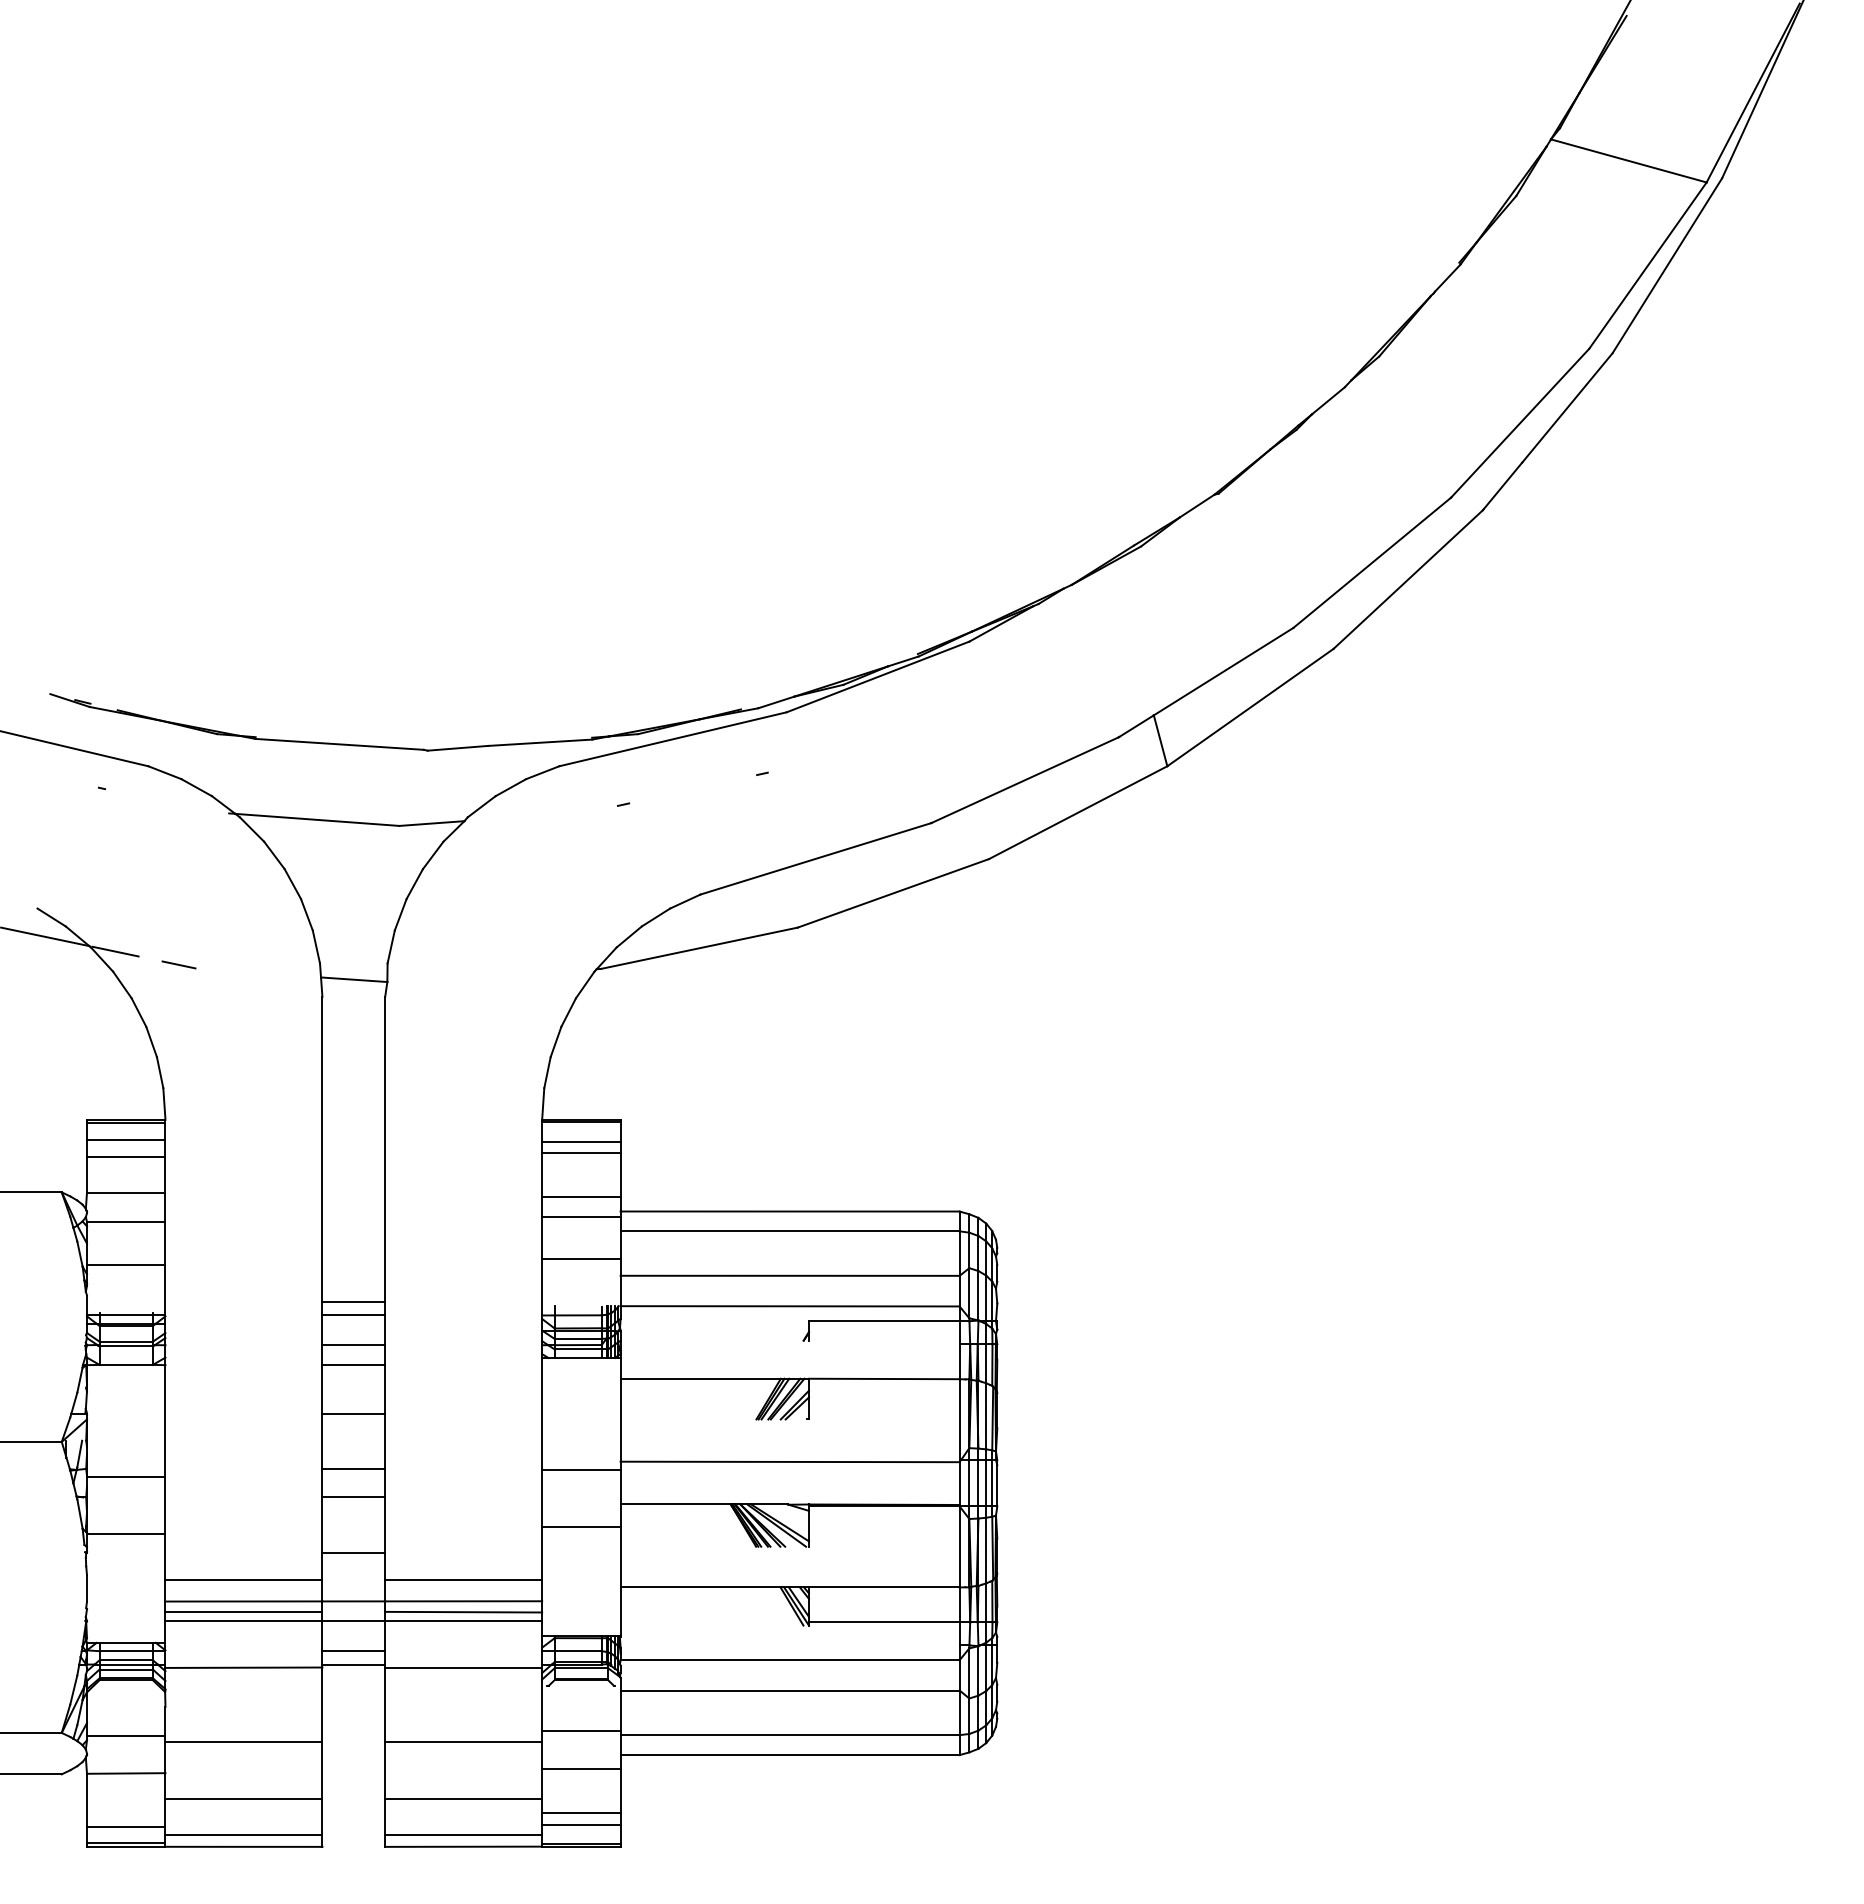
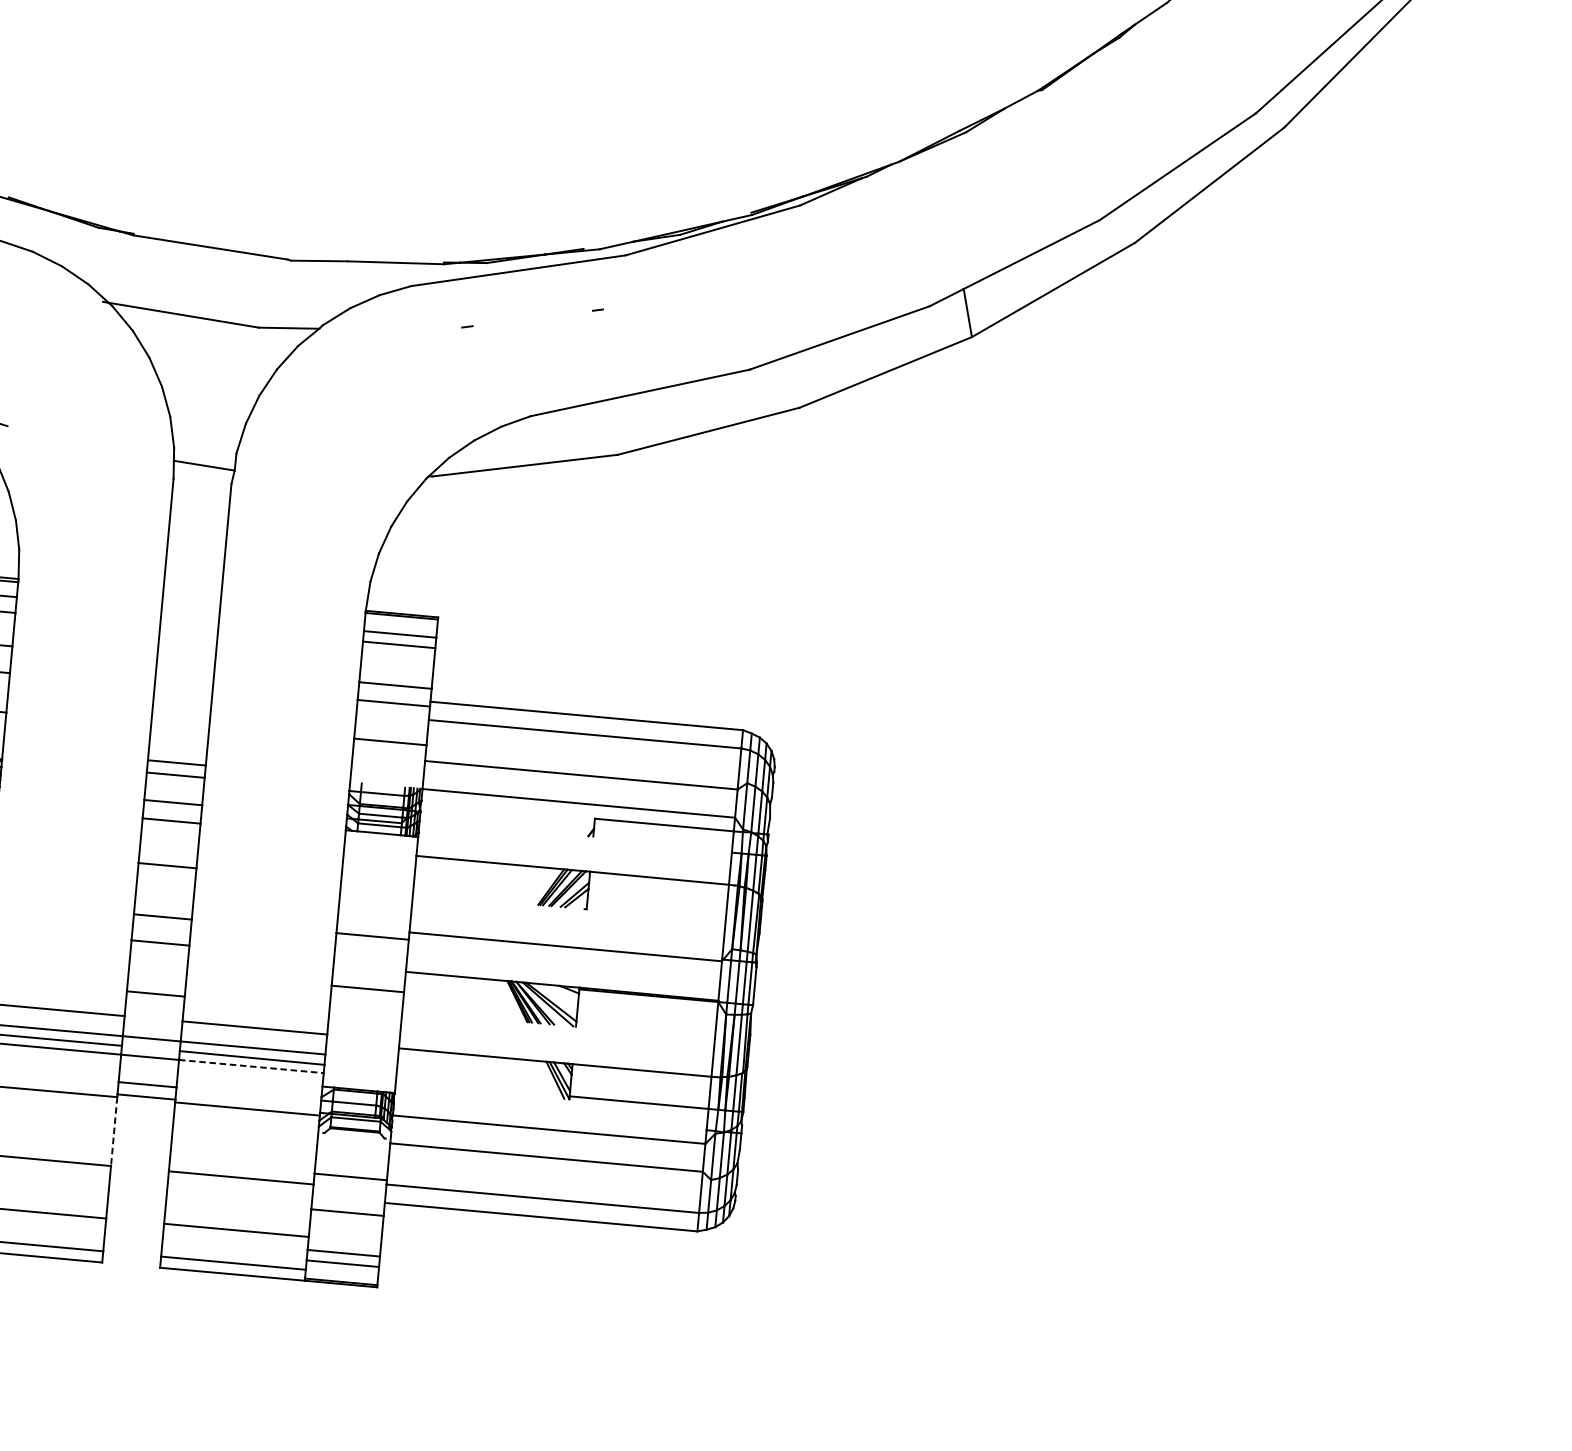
line: (178, 964) -> (43, 436), removed
line: (464, 1621) -> (252, 1066), solid -> dashed
line: (322, 1705) -> (114, 1132), solid -> dashed

